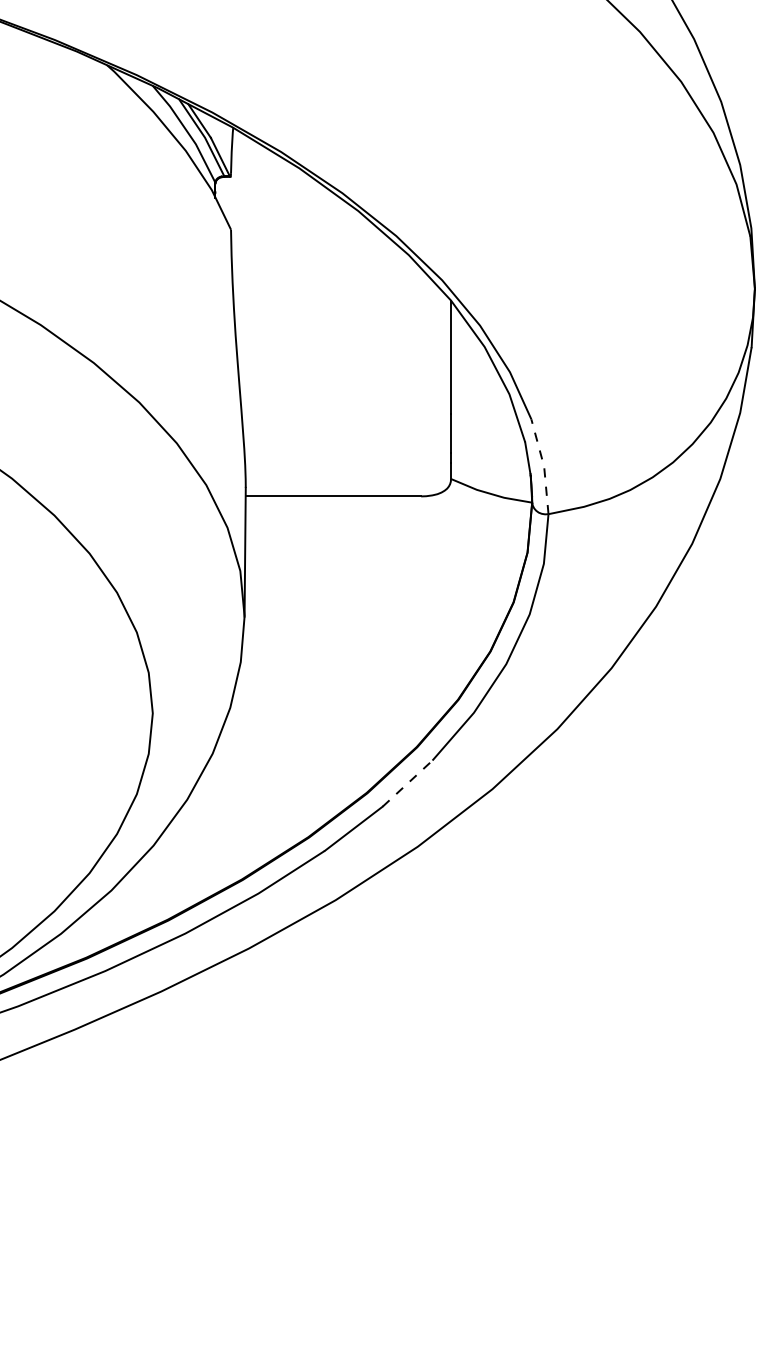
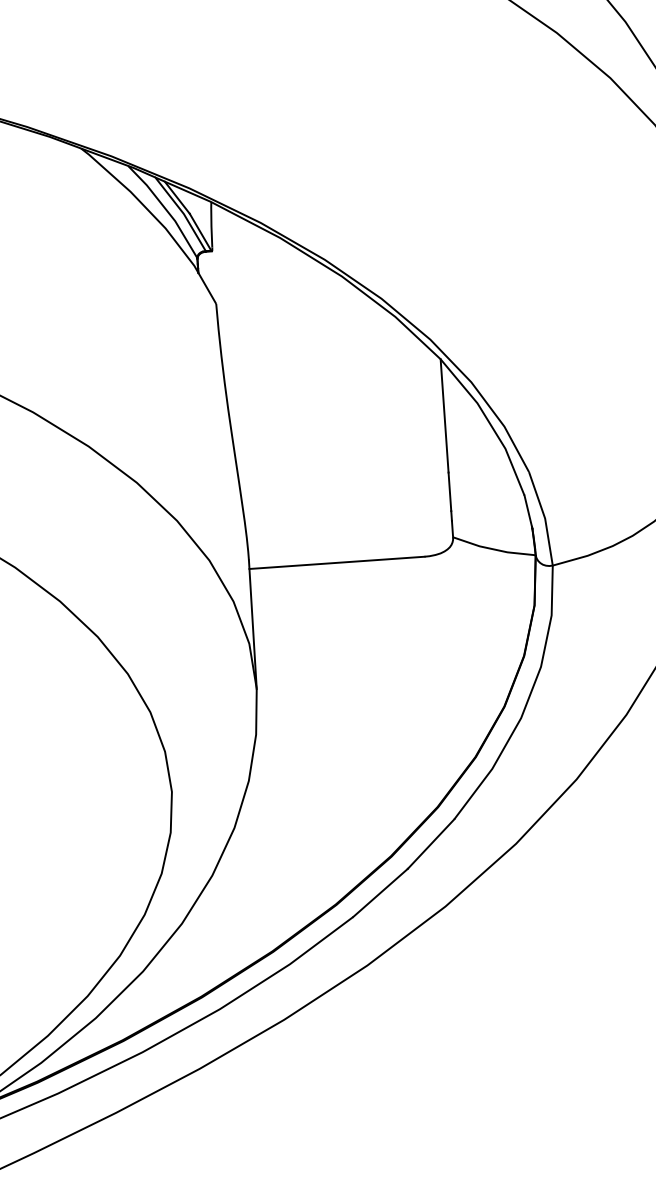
line: (543, 465) -> (544, 517), dashed -> solid
line: (407, 783) -> (430, 844), dashed -> solid

